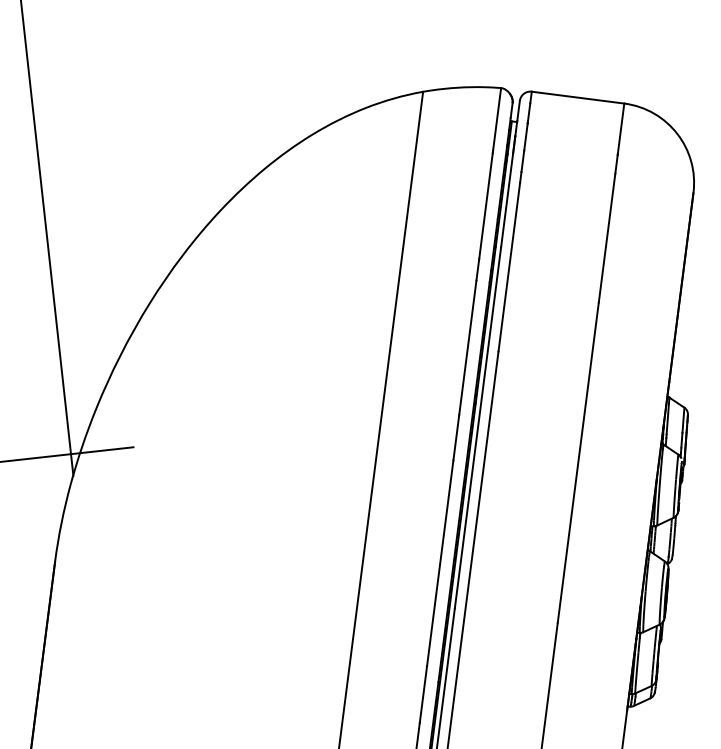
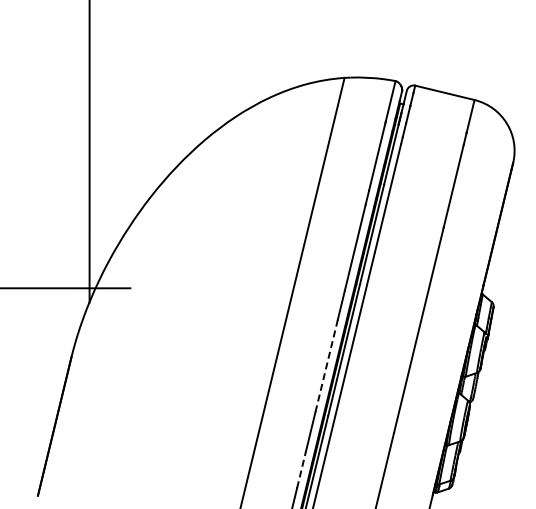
line: (443, 531) -> (326, 365), solid -> dashed
line: (423, 693) -> (301, 469), solid -> dashed

